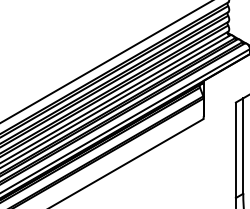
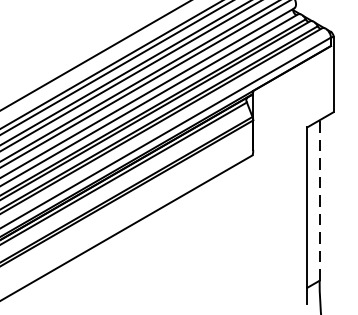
line: (243, 146) -> (319, 201), solid -> dashed

